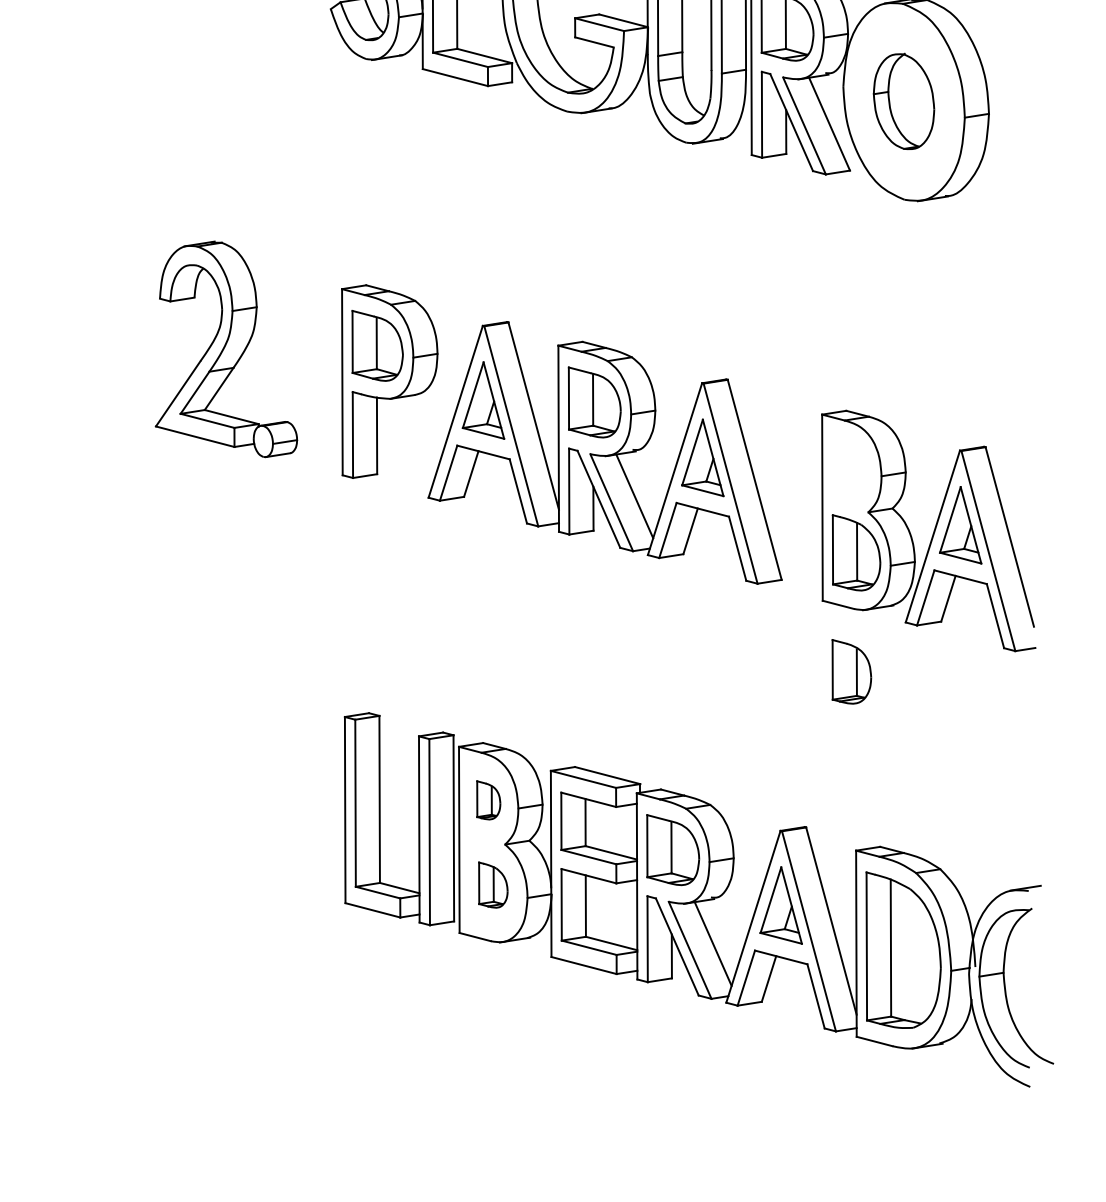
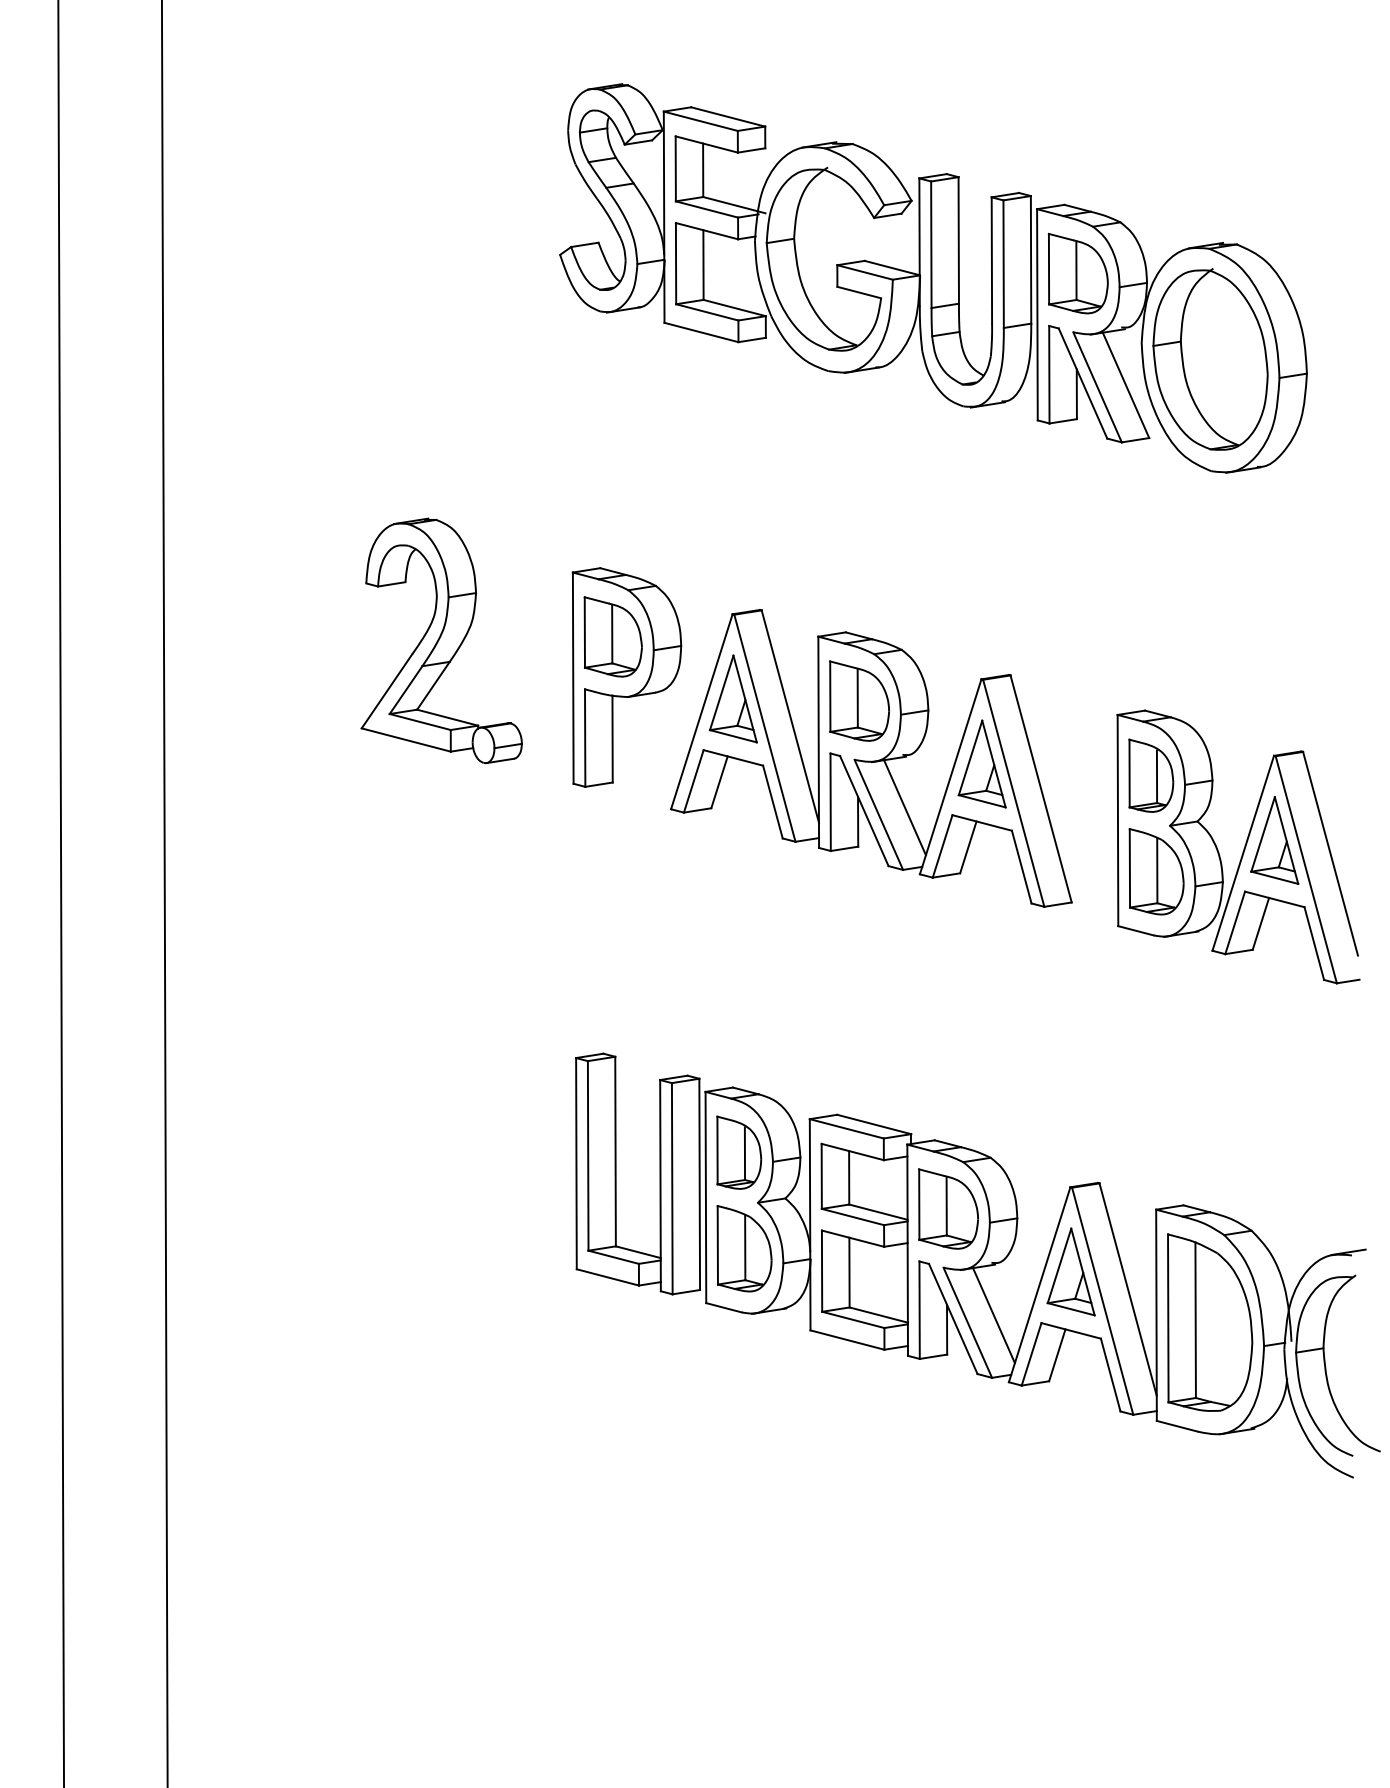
part: (904, 101) -> (1210, 359), size x1.67
part: (852, 671) -> (1151, 775), moved
part: (488, 800) -> (739, 1152), size x1.67
part: (493, 884) -> (744, 1248), size x1.67

